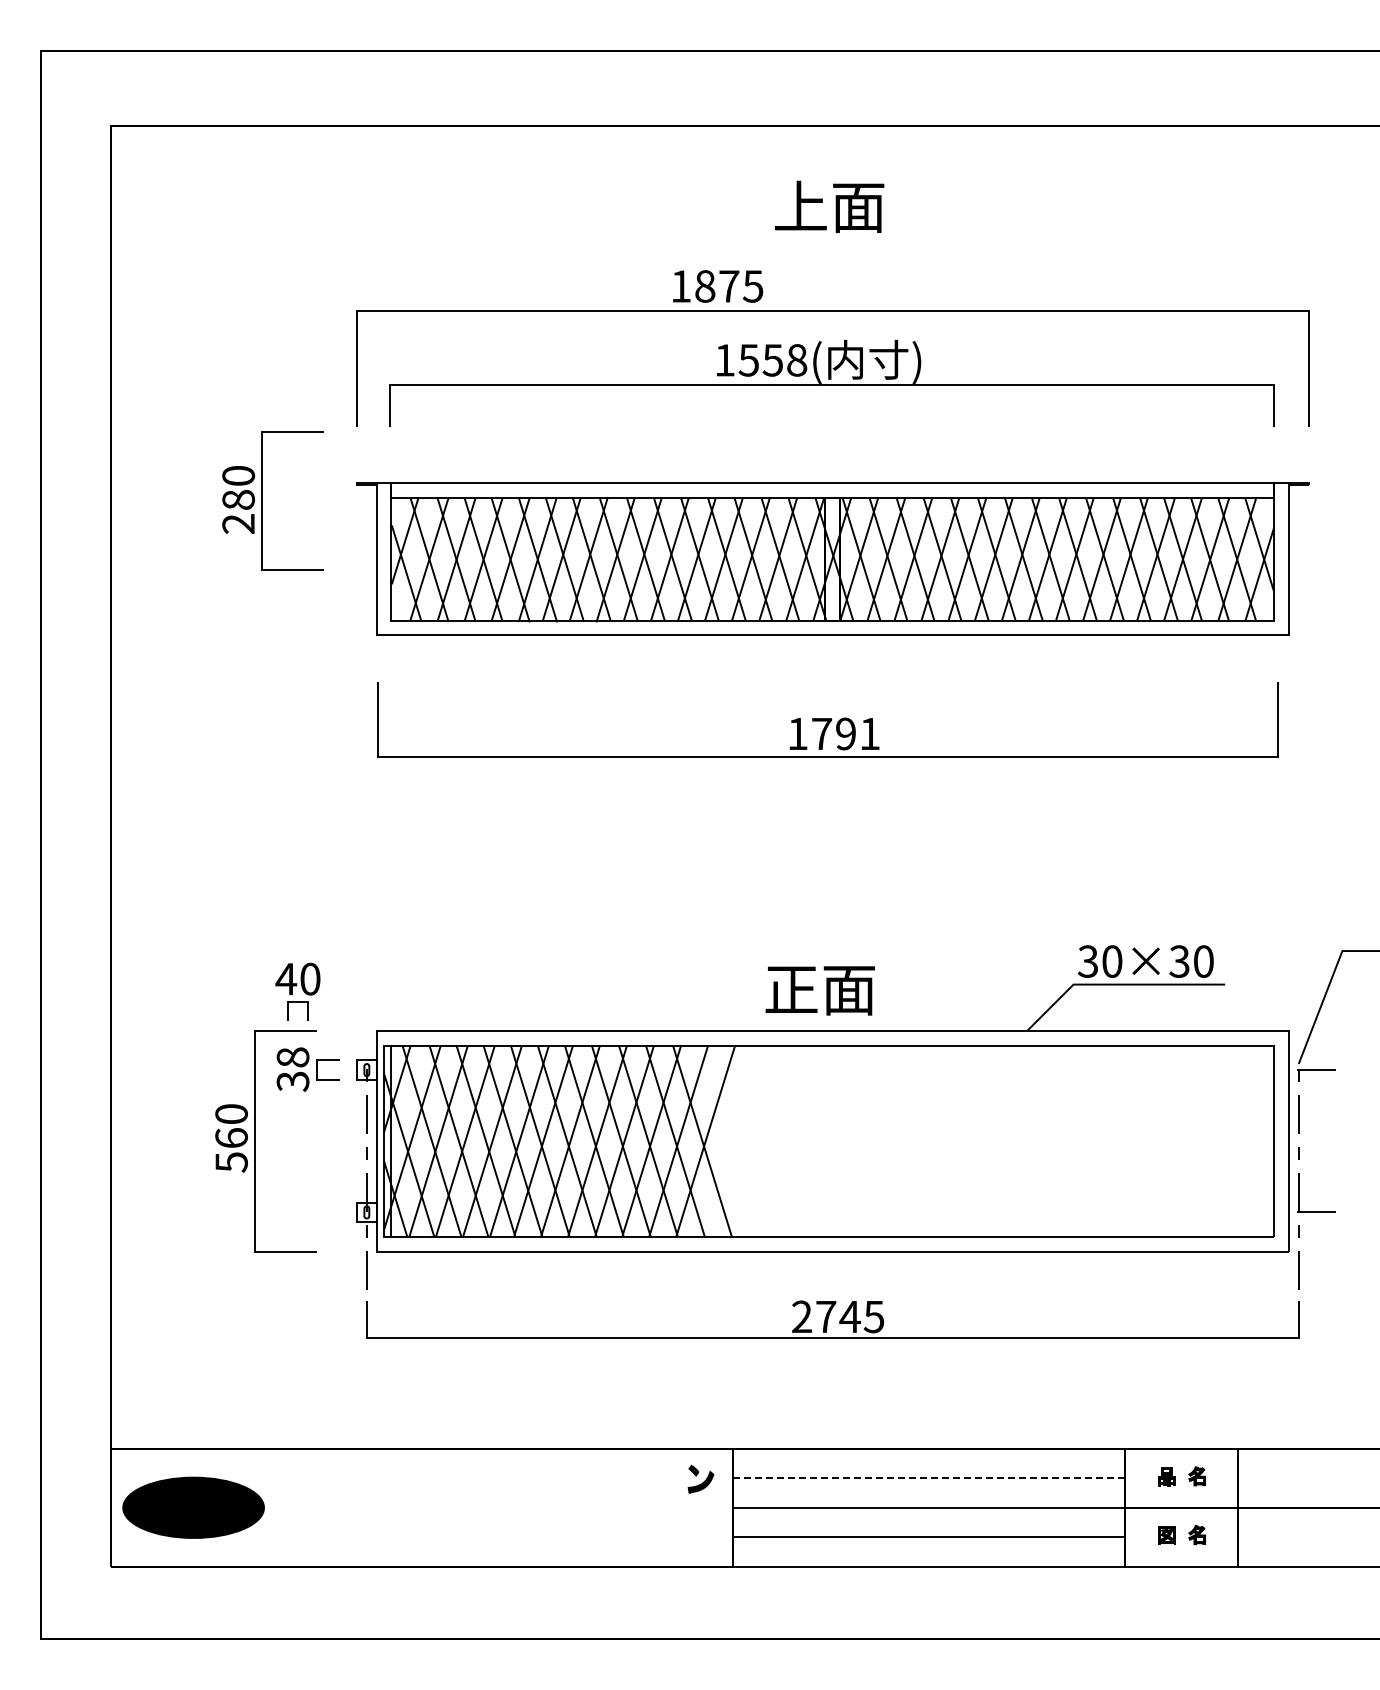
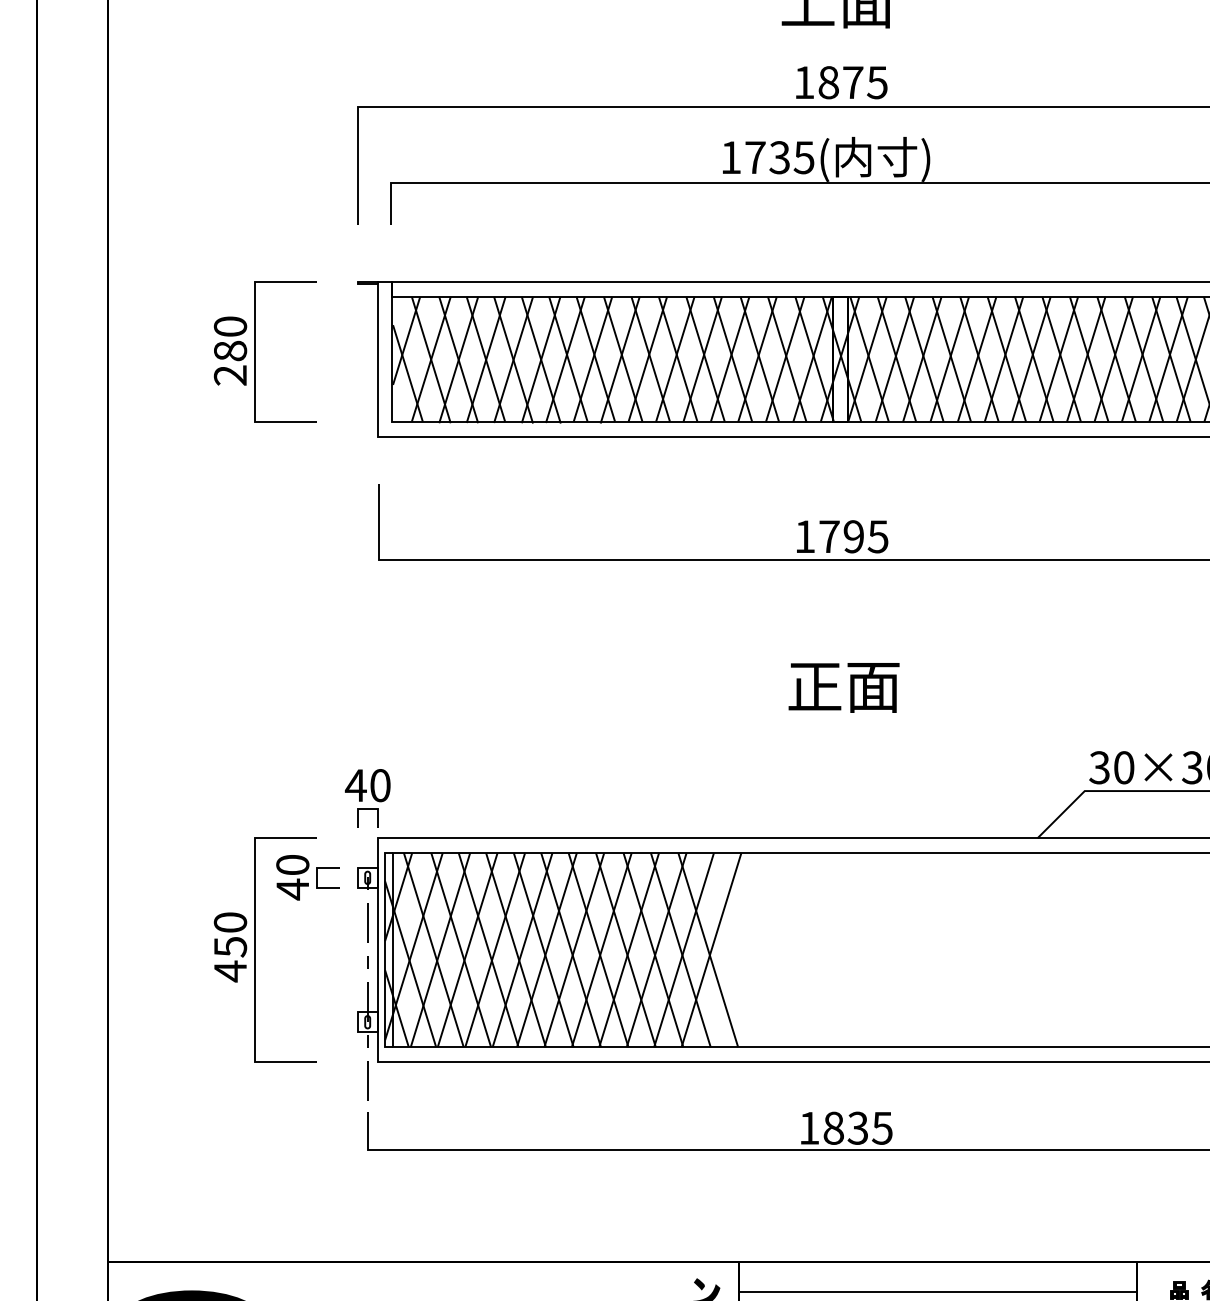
text: (718, 286) -> (842, 82), moved
text: (772, 360) -> (779, 157), 1558( -> 1735(
part: (262, 500) -> (254, 351), moved
text: (869, 734) -> (877, 537), 1791 -> 1795
text: (819, 990) -> (843, 687), moved
part: (297, 991) -> (367, 798), moved
text: (292, 1069) -> (292, 877), 38 -> 40
text: (231, 1150) -> (230, 959), 560 -> 450
text: (826, 1316) -> (834, 1127), 2745 -> 1835
line: (929, 1478) -> (938, 1292), dashed -> solid

